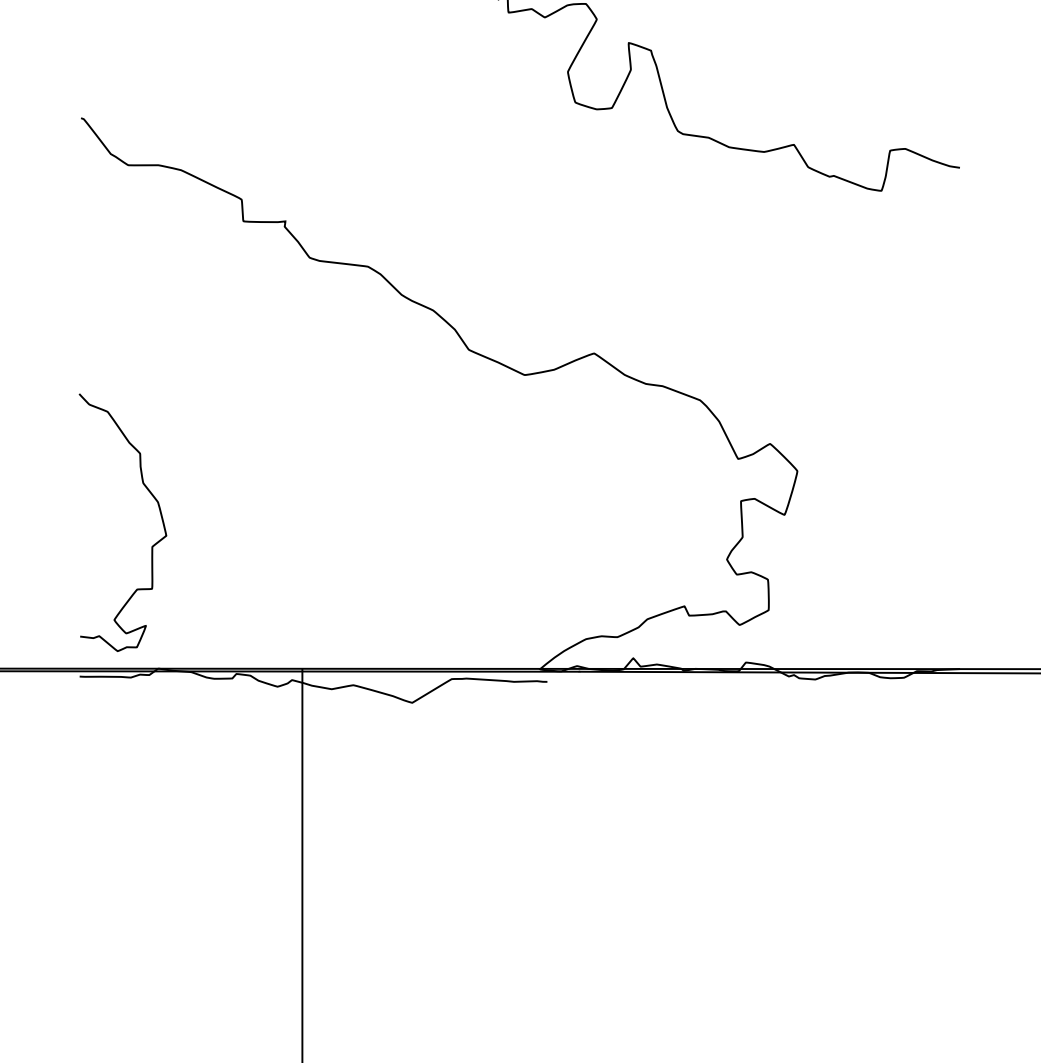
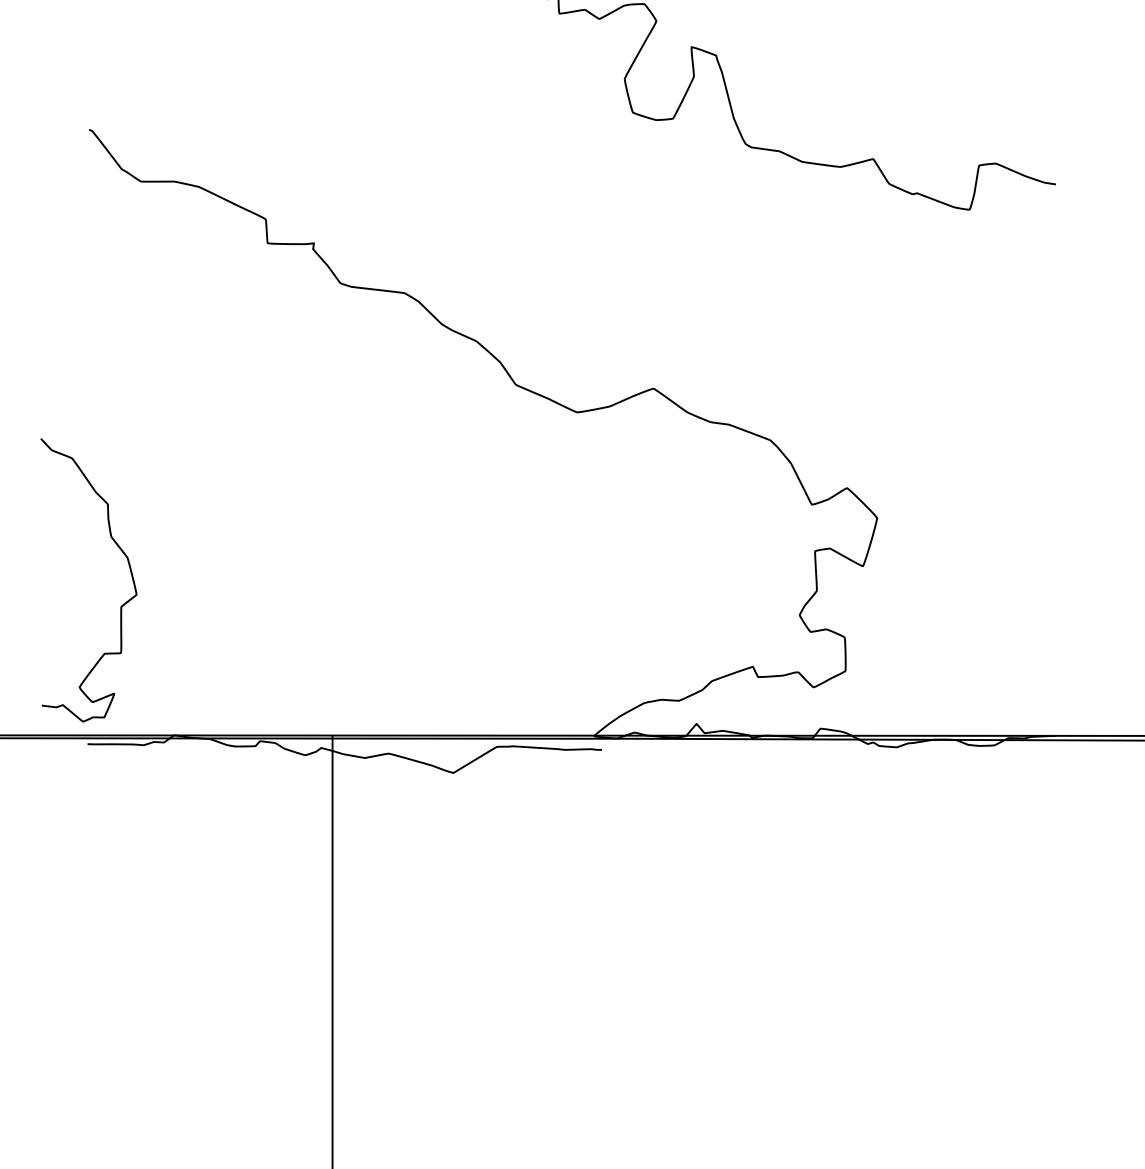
curve: (151, 546) -> (120, 606), moved

